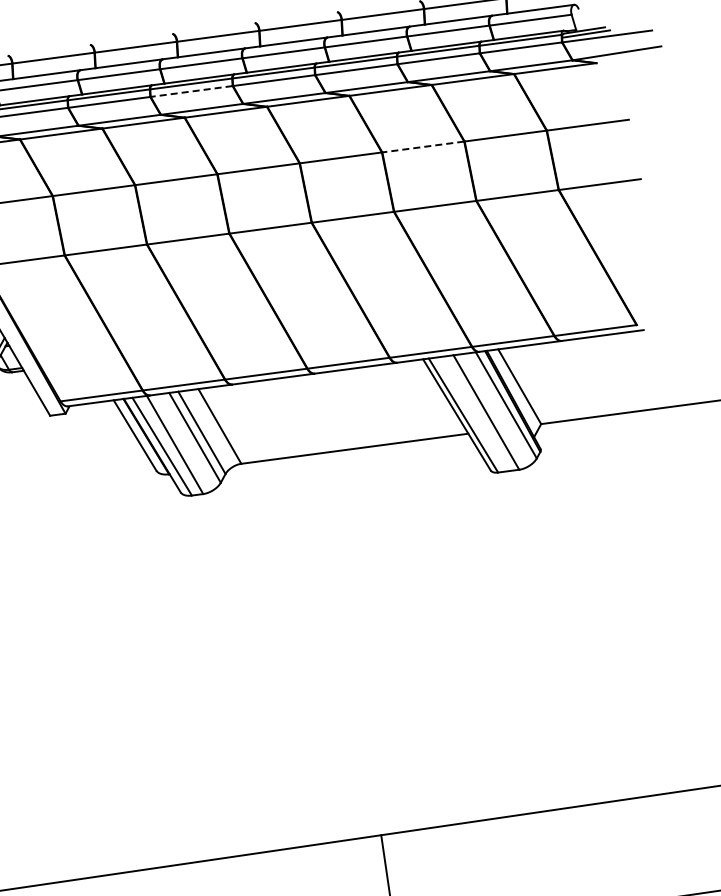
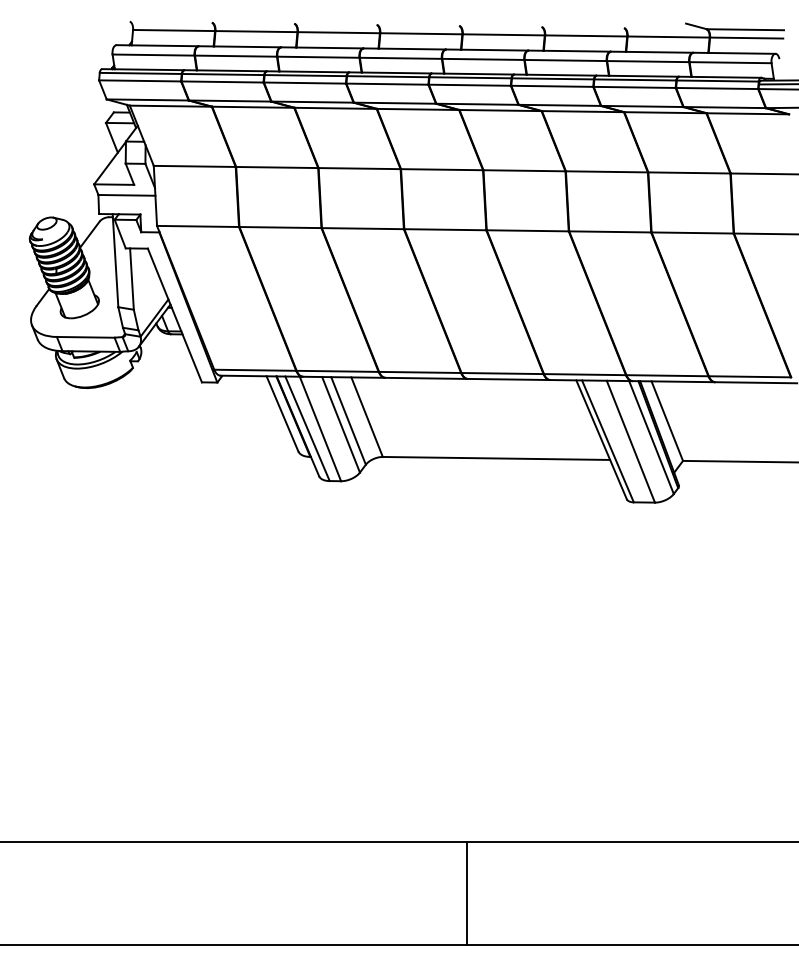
line: (191, 91) -> (387, 84), dashed -> solid
line: (422, 146) -> (606, 171), dashed -> solid

